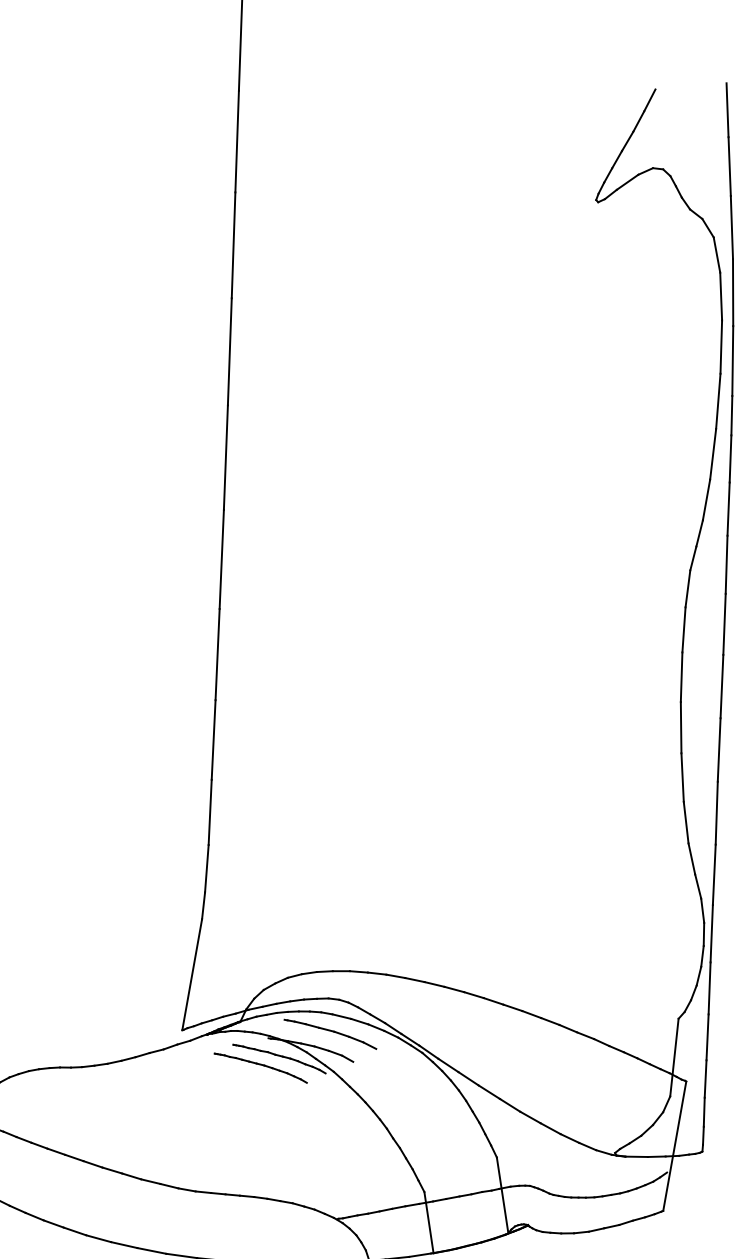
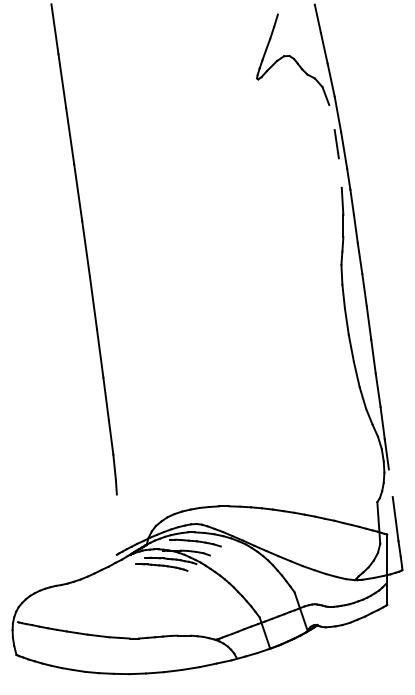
line: (720, 296) -> (331, 117), removed
line: (716, 400) -> (339, 172), removed
line: (191, 974) -> (116, 524), removed
line: (708, 988) -> (390, 483), removed

